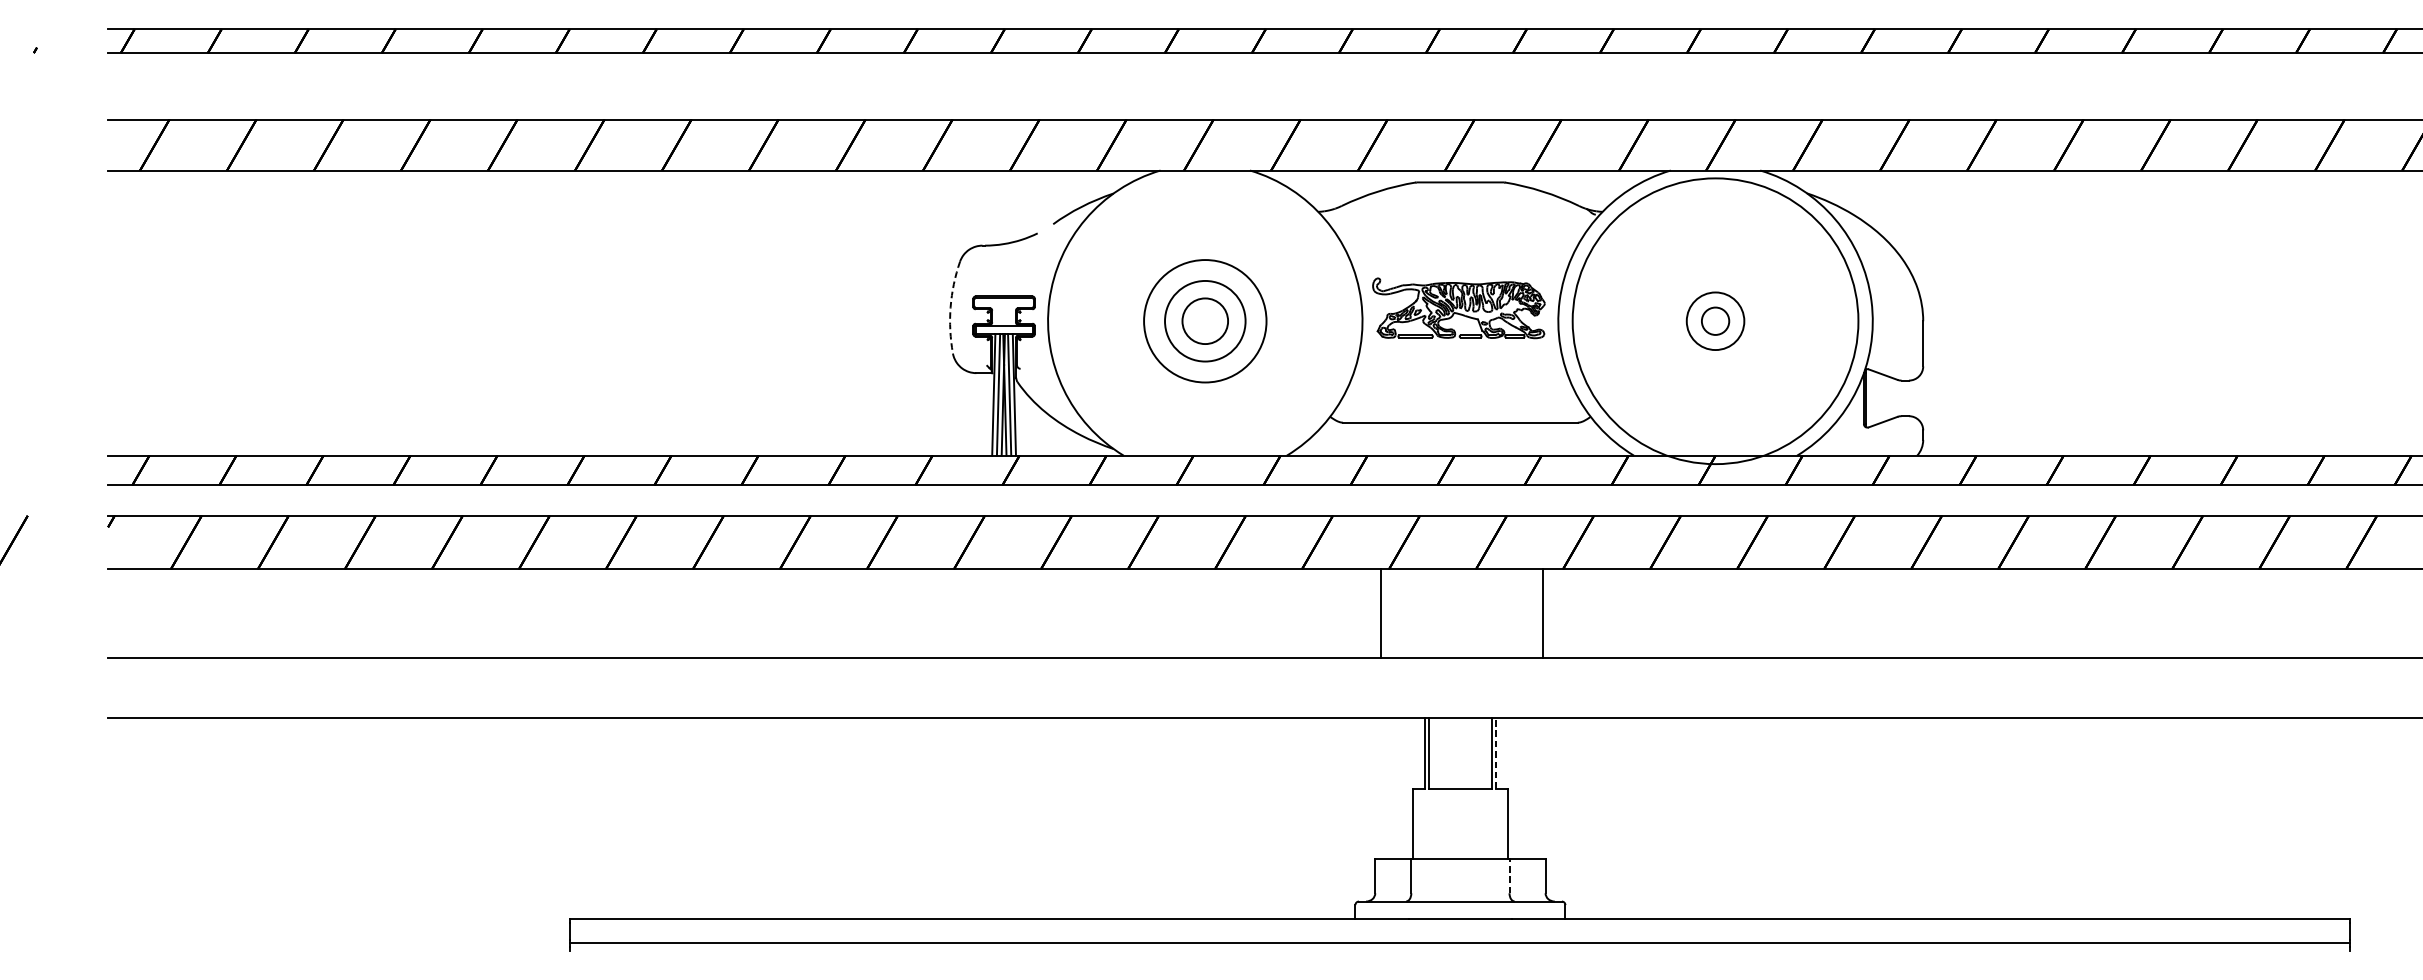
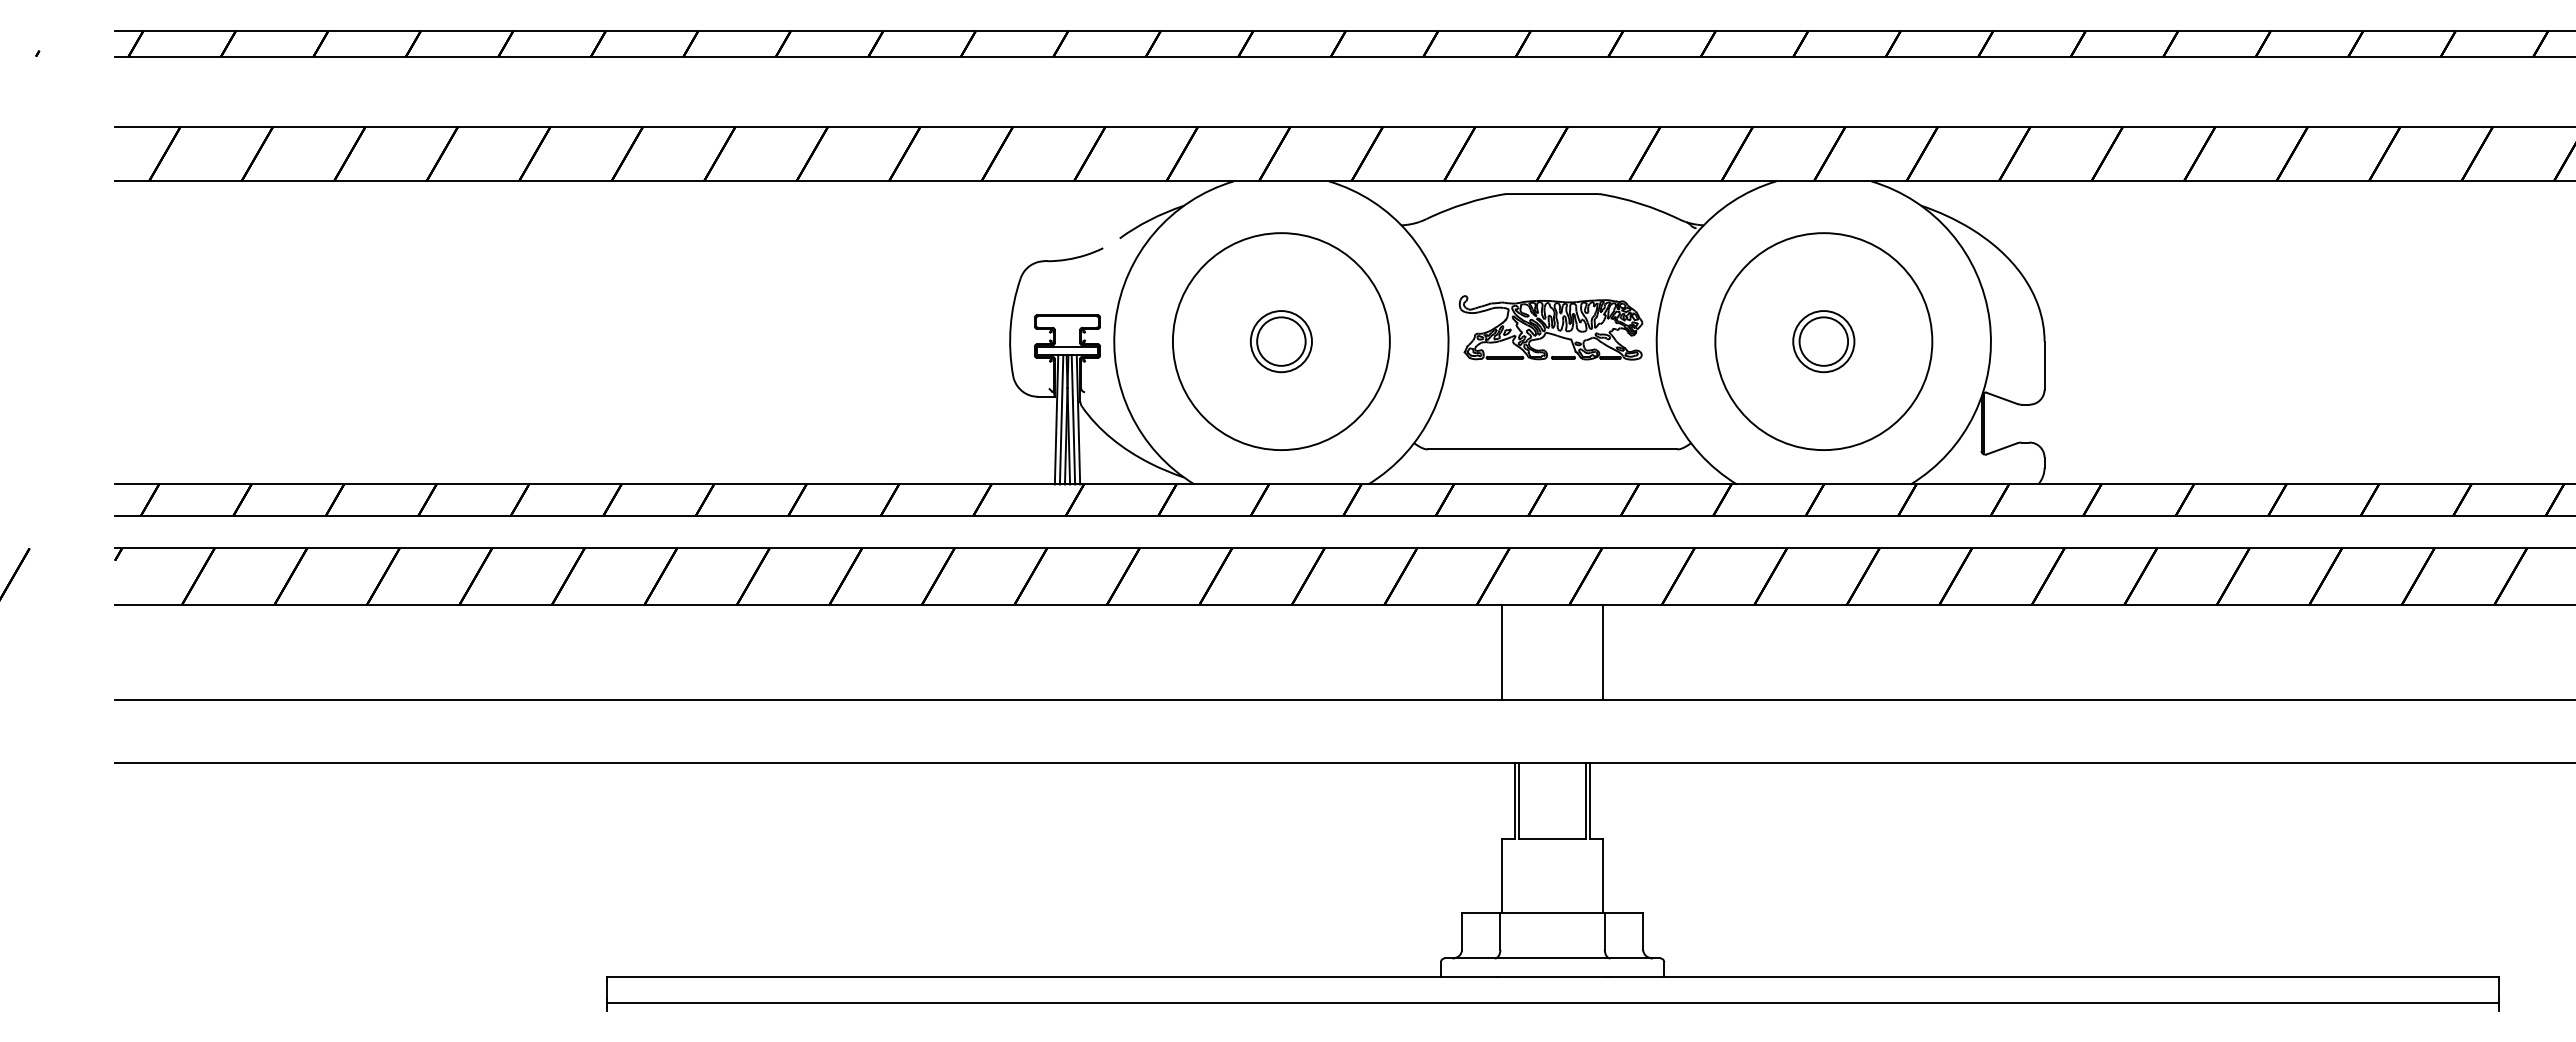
arc: (950, 307) -> (1010, 326), dashed -> solid
circle: (1204, 321) -> (1280, 341), size x1.67
circle: (1205, 321) -> (1281, 341), size x0.71
circle: (1715, 321) -> (1823, 341), size x0.71
circle: (1715, 321) -> (1823, 341), size x1.67
line: (1381, 613) -> (1502, 652), moved
line: (1543, 613) -> (1603, 652), moved
line: (1496, 752) -> (1590, 800), dashed -> solid
line: (1509, 875) -> (1604, 930), dashed -> solid

